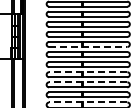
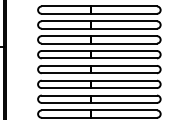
line: (88, 47) -> (99, 29), dashed -> solid
line: (87, 72) -> (98, 66), dashed -> solid
line: (87, 82) -> (98, 80), dashed -> solid
line: (87, 102) -> (98, 110), dashed -> solid

